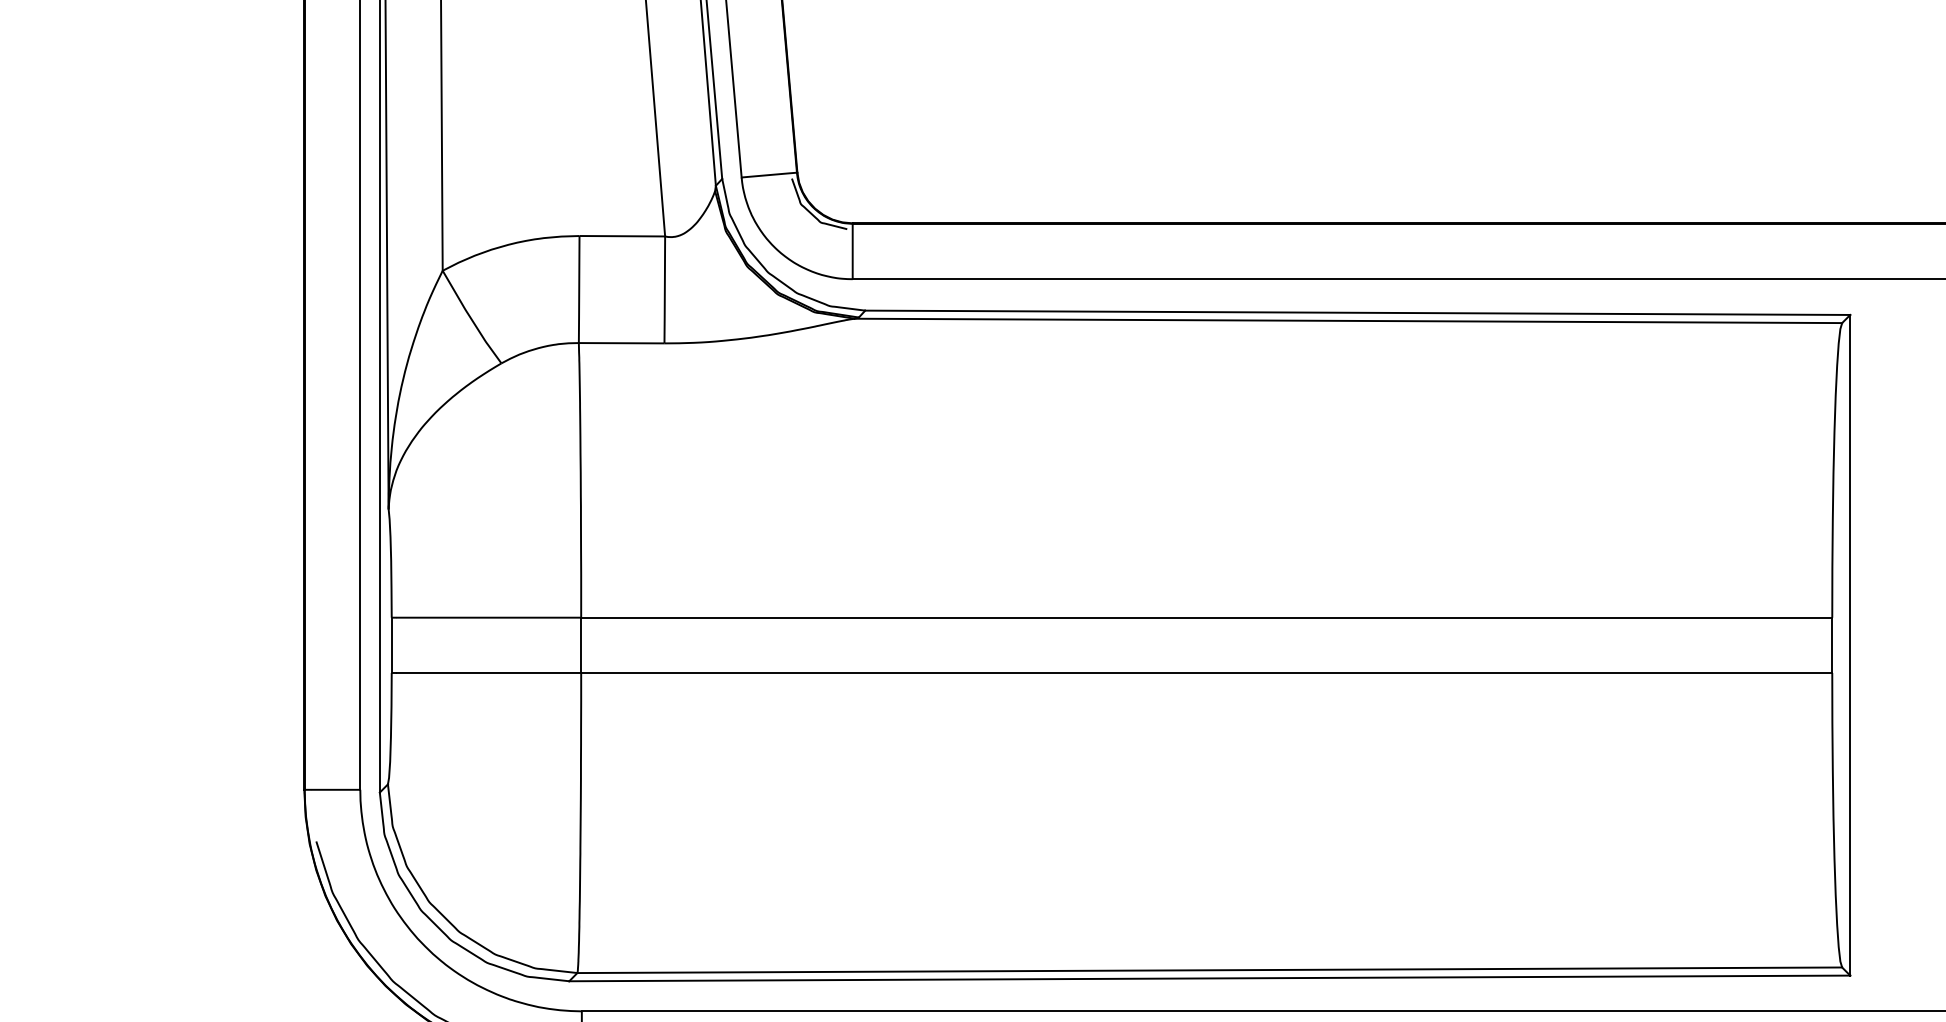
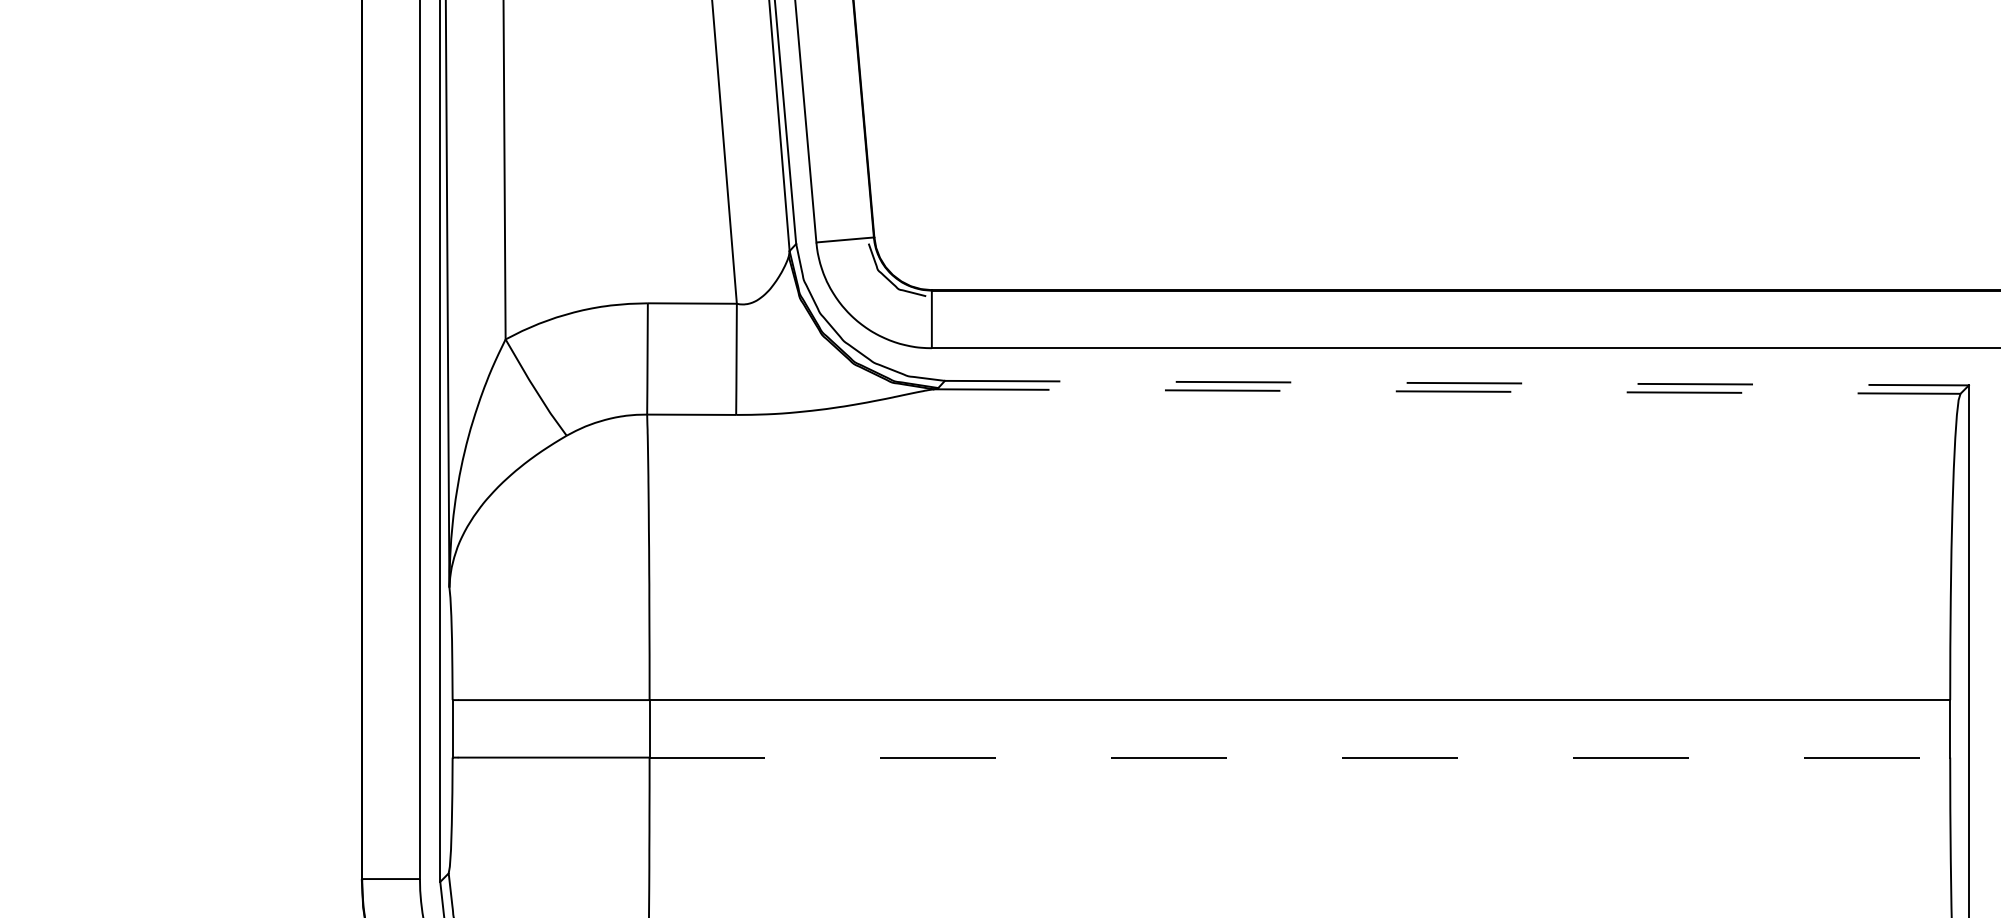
line: (1357, 312) -> (1456, 382), solid -> dashed
line: (1348, 320) -> (1447, 391), solid -> dashed
line: (1206, 672) -> (1299, 757), solid -> dashed

